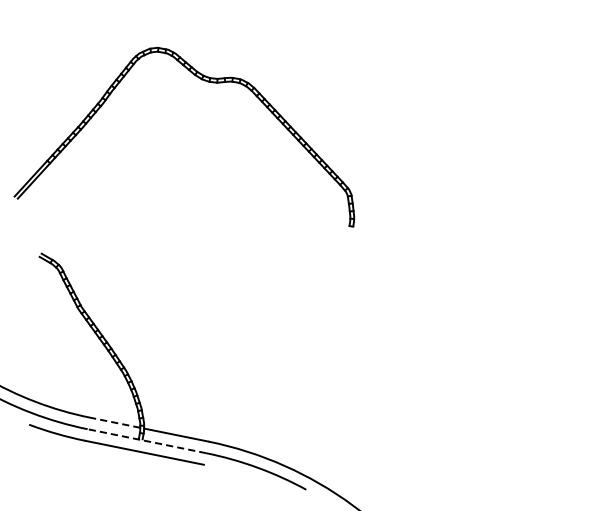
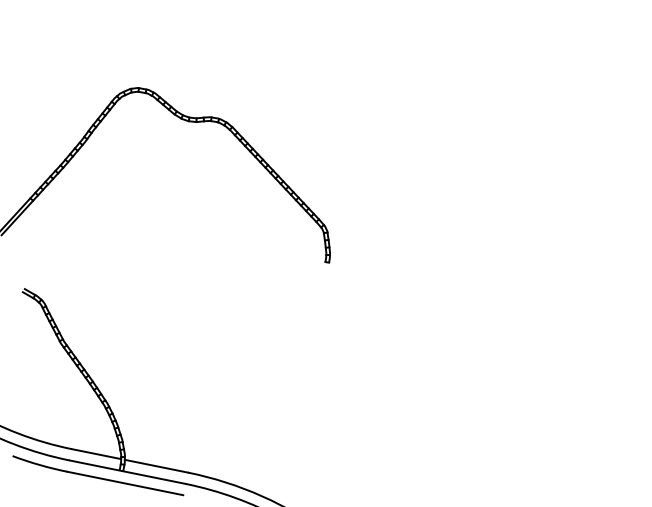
line: (115, 423) -> (96, 454), dashed -> solid
line: (146, 441) -> (127, 472), dashed -> solid

